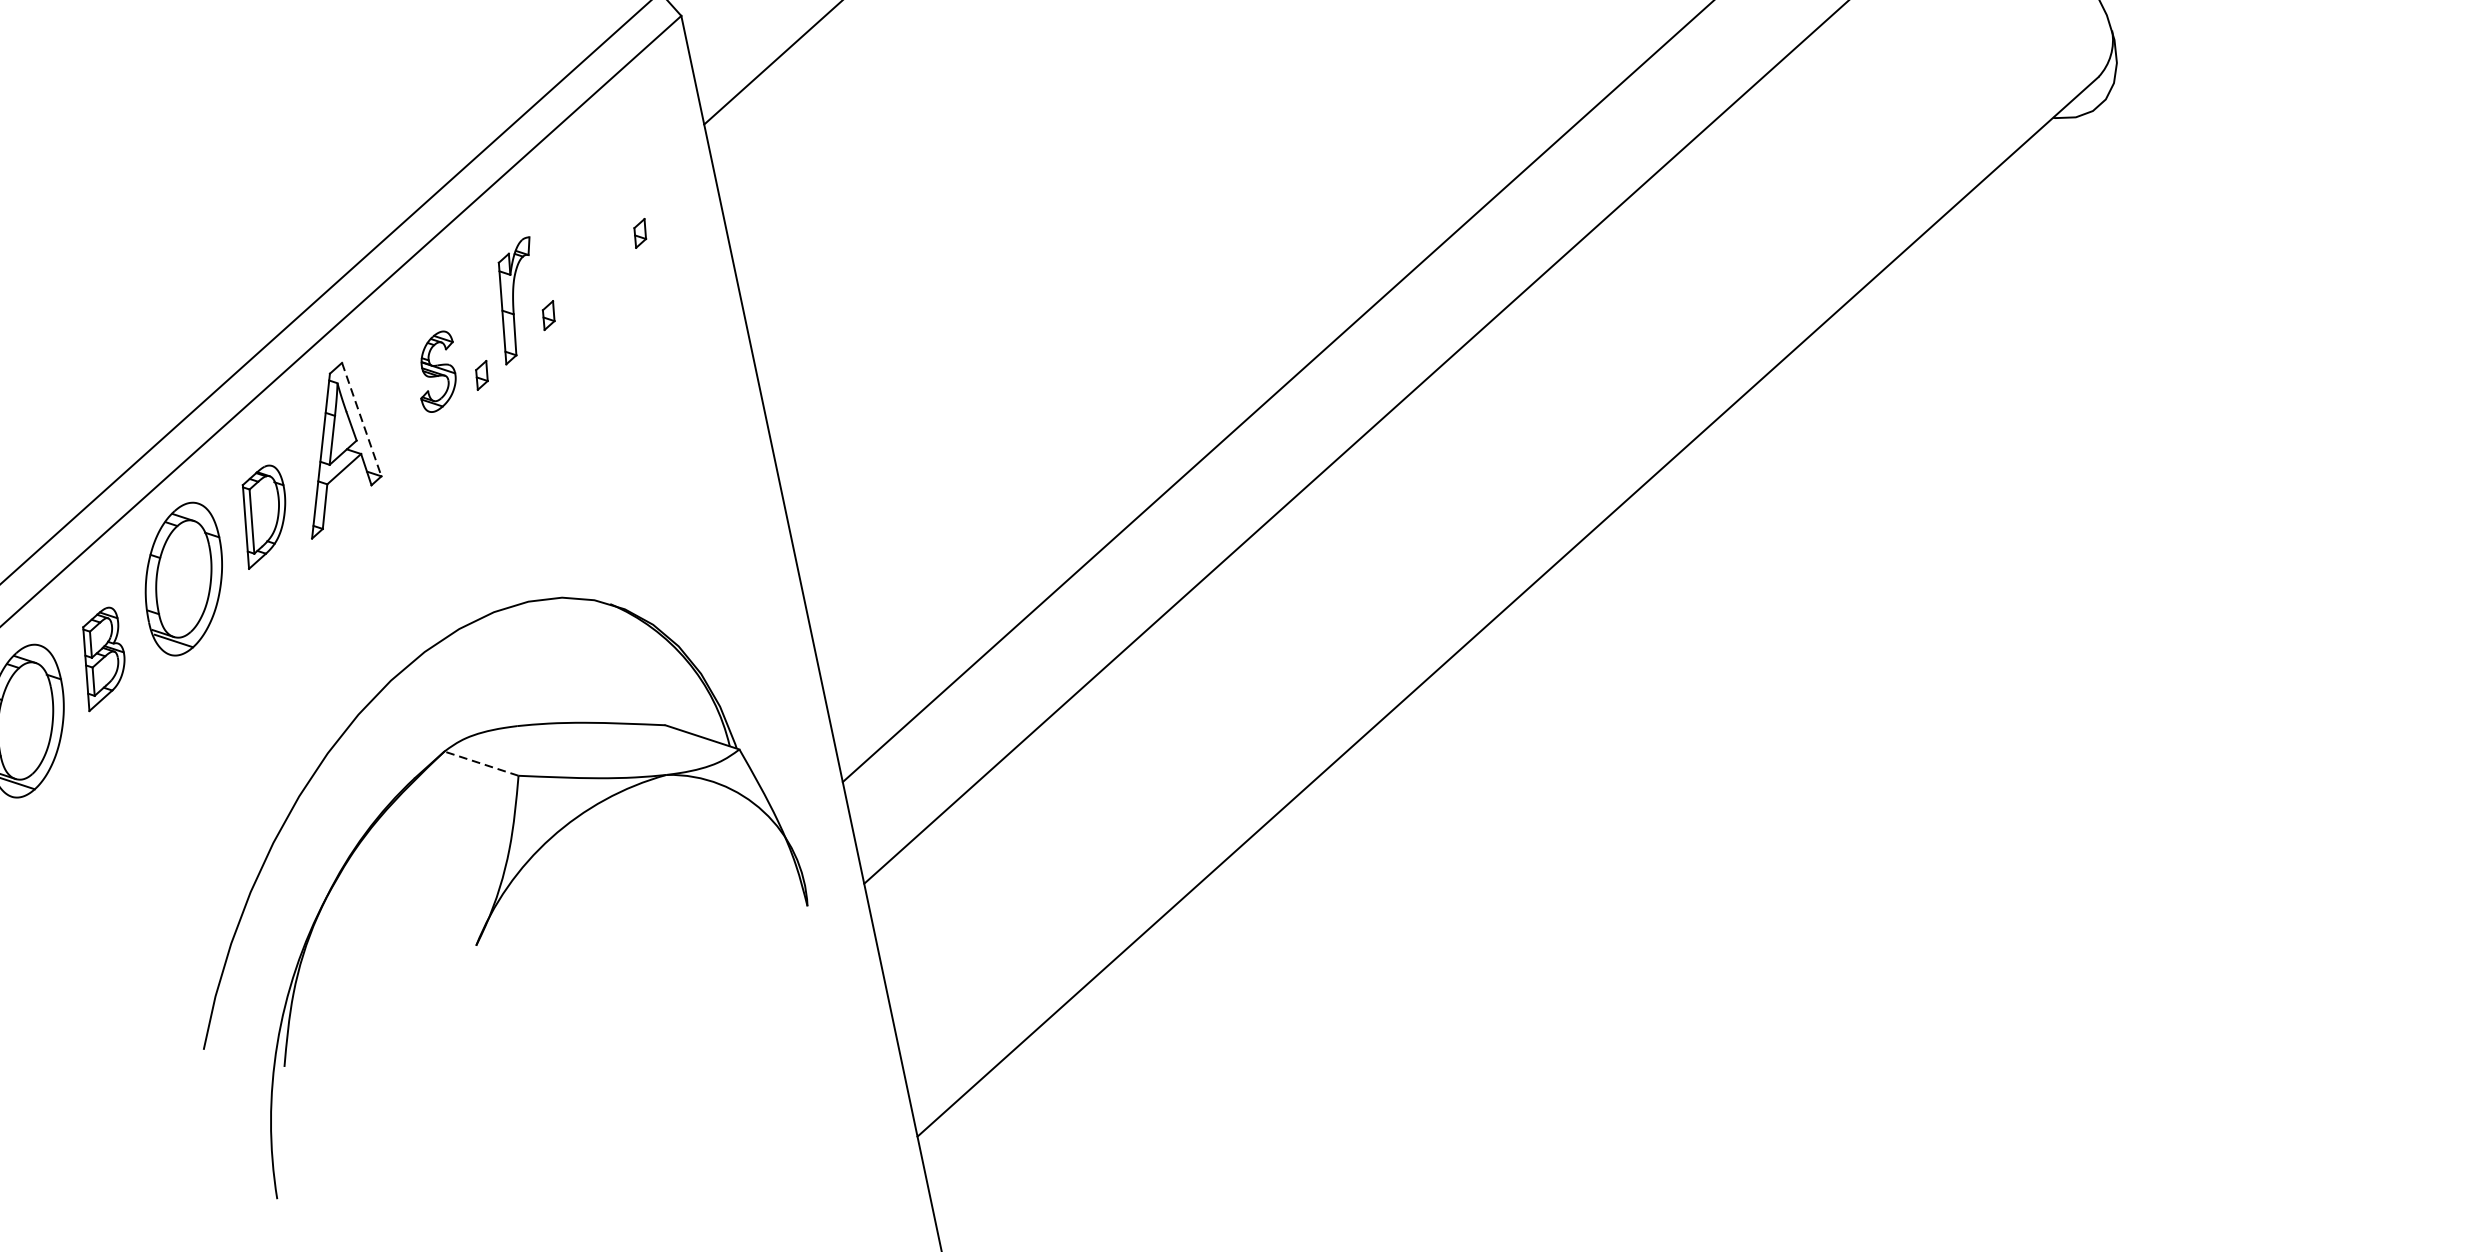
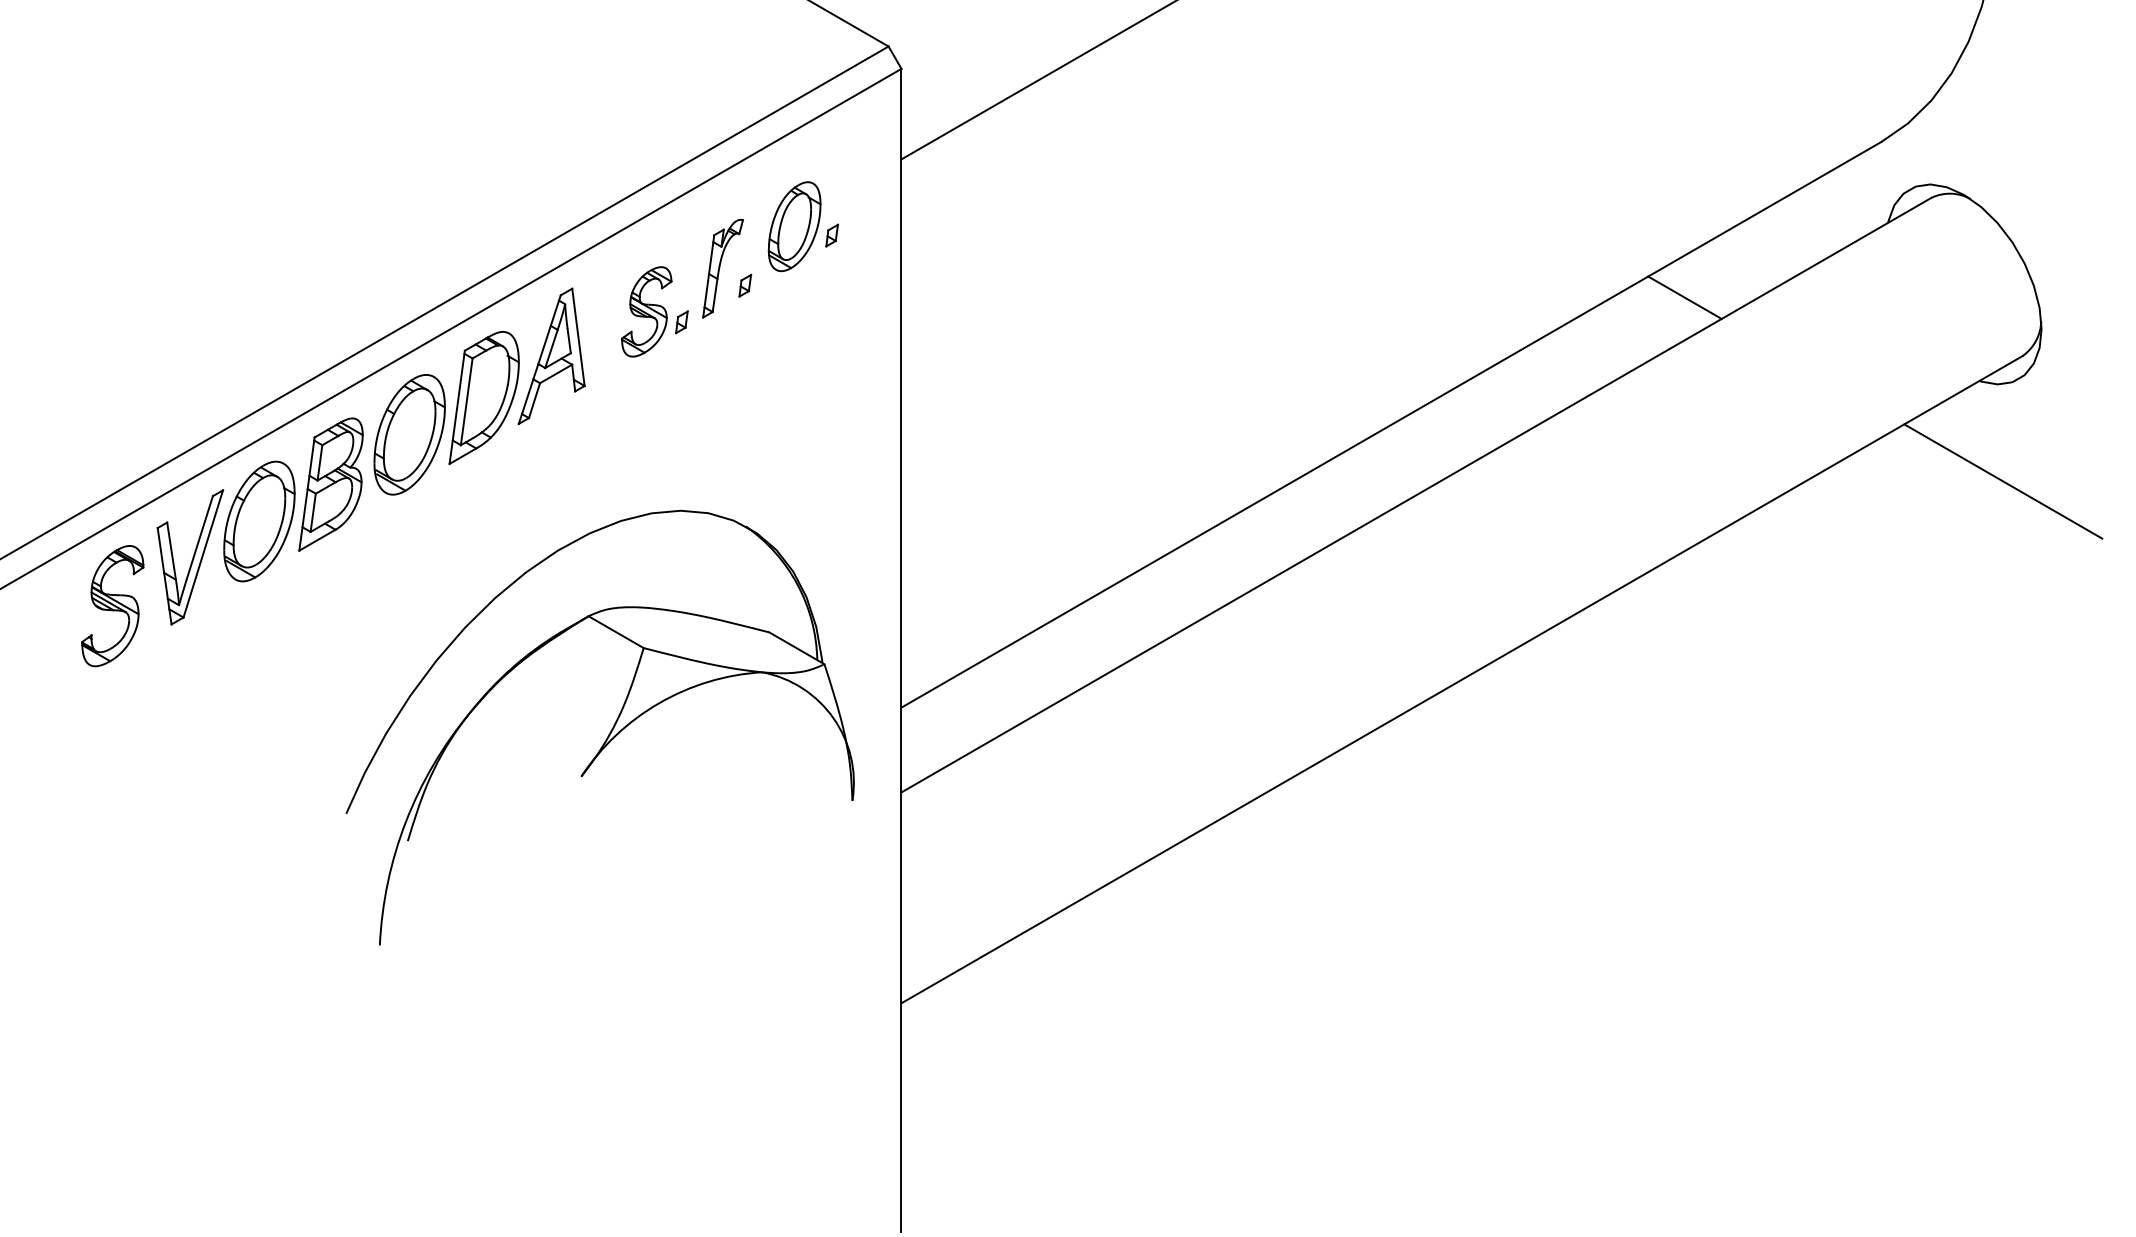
line: (1678, 92) -> (1684, 297), added
part: (592, 232) -> (794, 226), added
line: (2107, 232) -> (2003, 481), added
part: (436, 371) -> (646, 311), size x1.43
line: (361, 419) -> (578, 337), dashed -> solid
part: (263, 515) -> (483, 397), size x1.67
part: (101, 658) -> (330, 484), size x1.67
line: (481, 763) -> (616, 632), dashed -> solid

